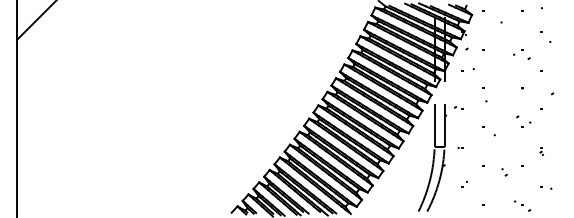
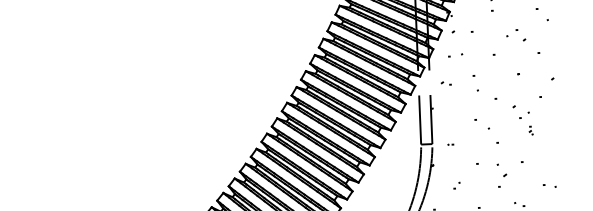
part: (458, 107) -> (445, 82), moved
part: (541, 151) -> (530, 130), moved
part: (504, 172) -> (501, 170), size x1.6

